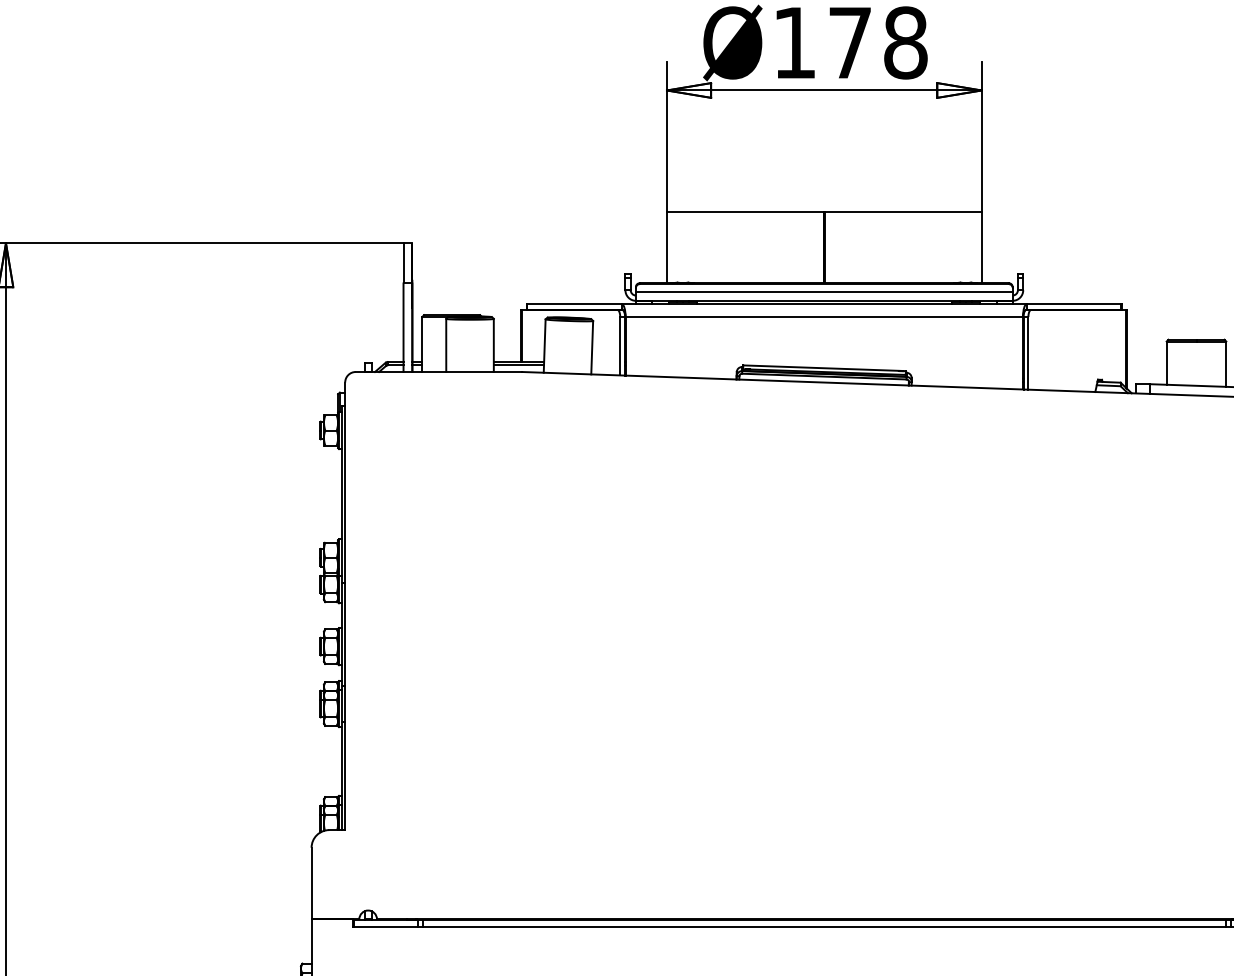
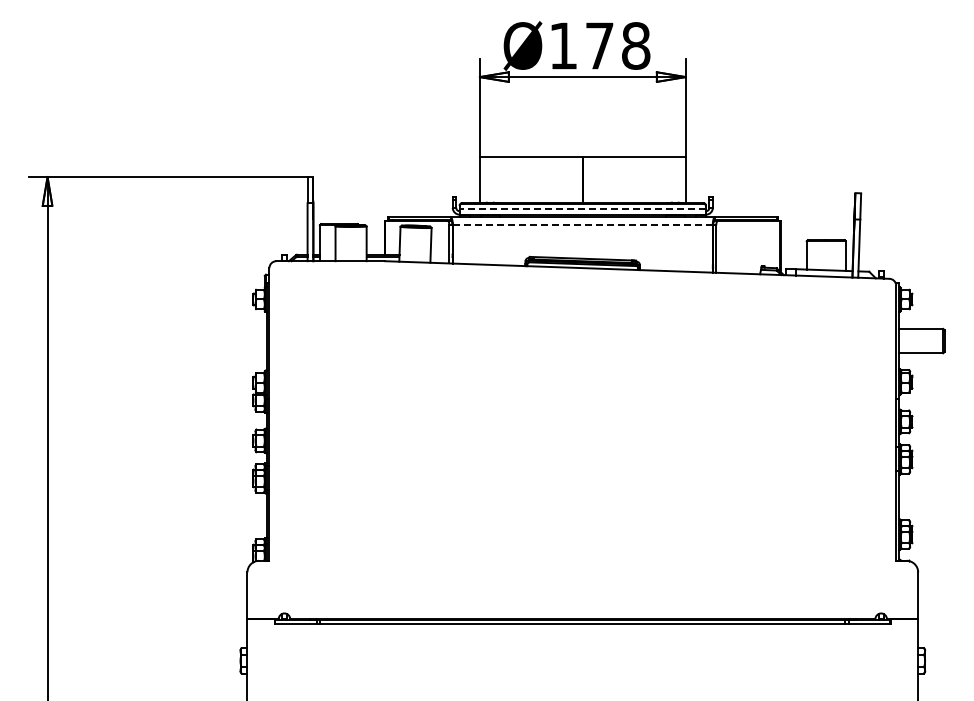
line: (823, 291) -> (582, 208), solid -> dashed
line: (823, 317) -> (582, 225), solid -> dashed

